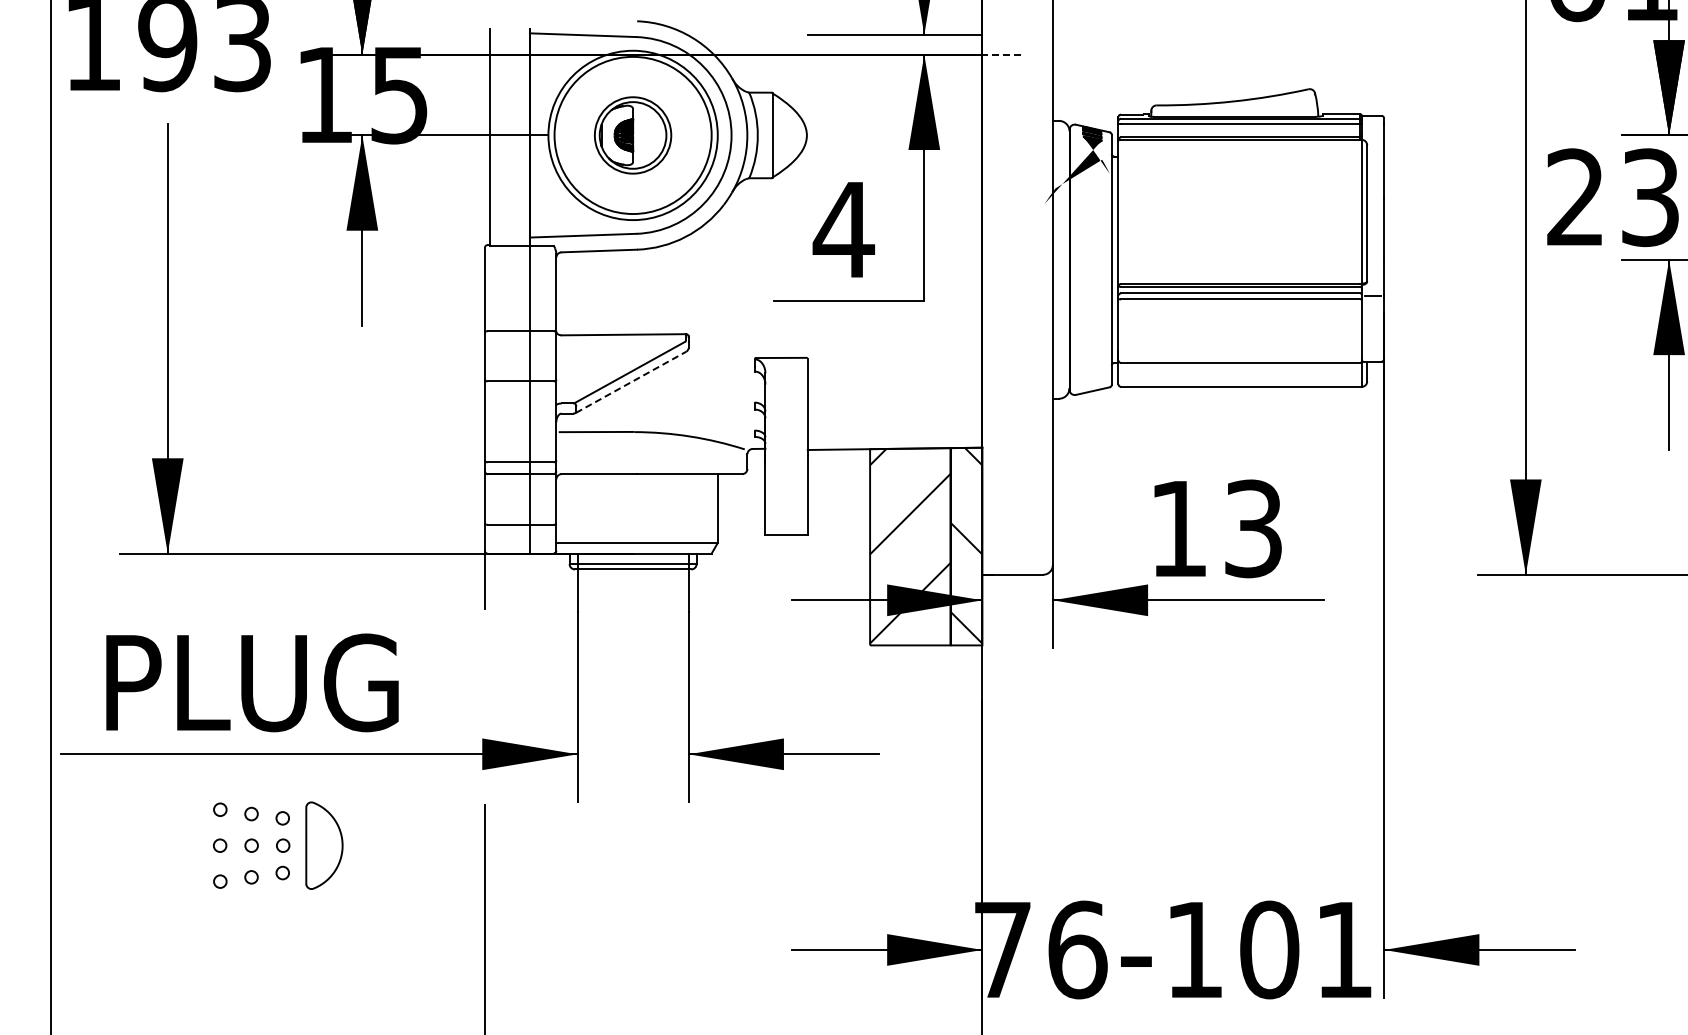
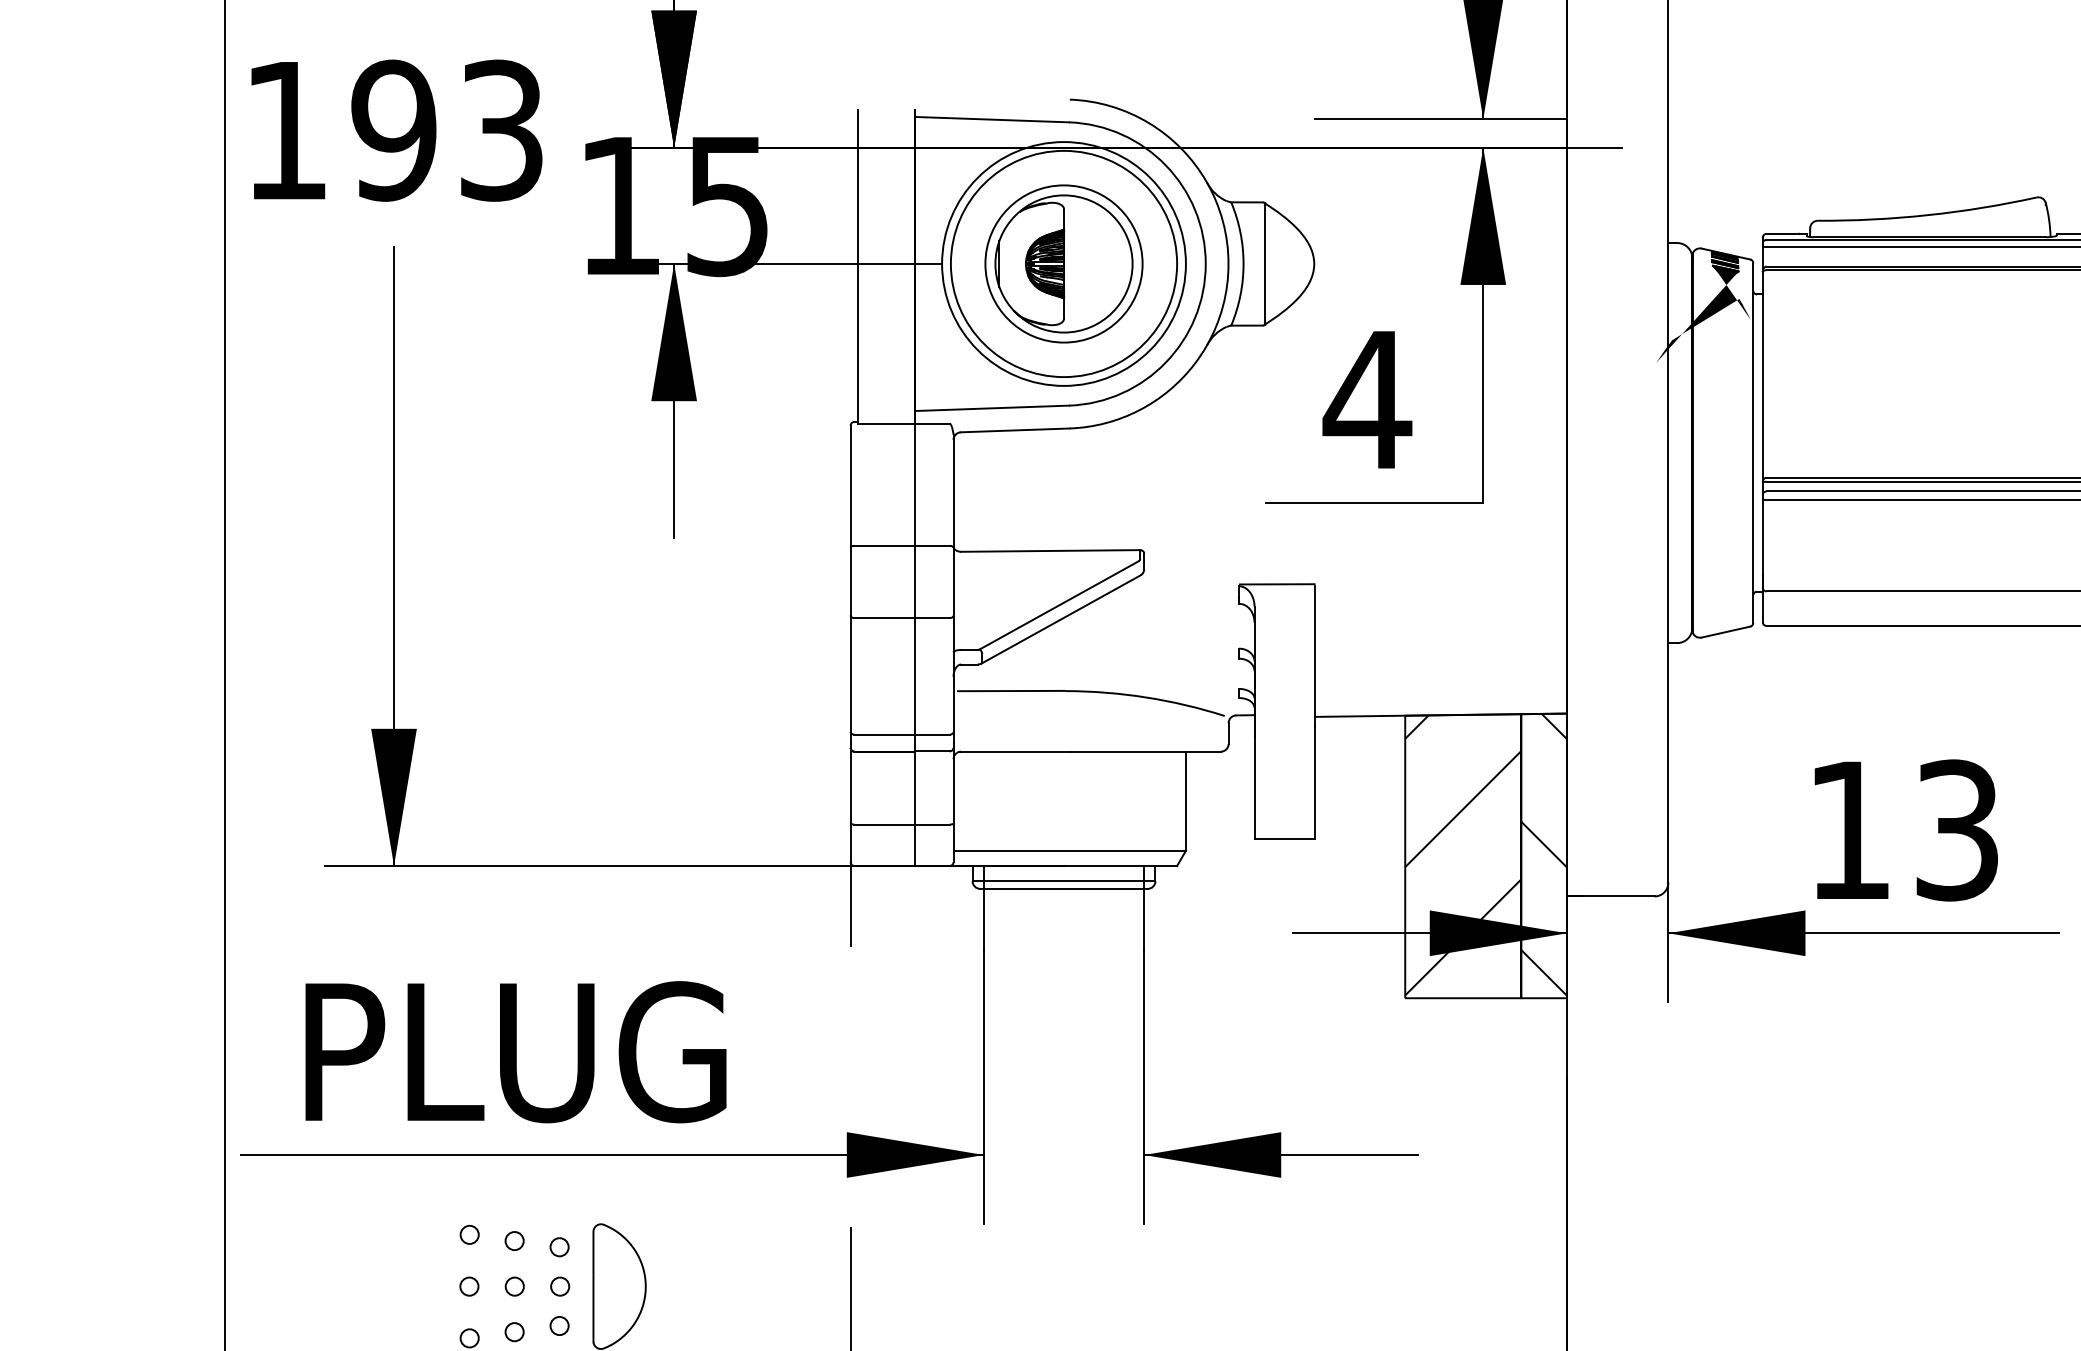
line: (1001, 54) -> (1594, 147), dashed -> solid
part: (632, 135) -> (1063, 264), size x1.43
line: (631, 382) -> (1061, 619), dashed -> solid

